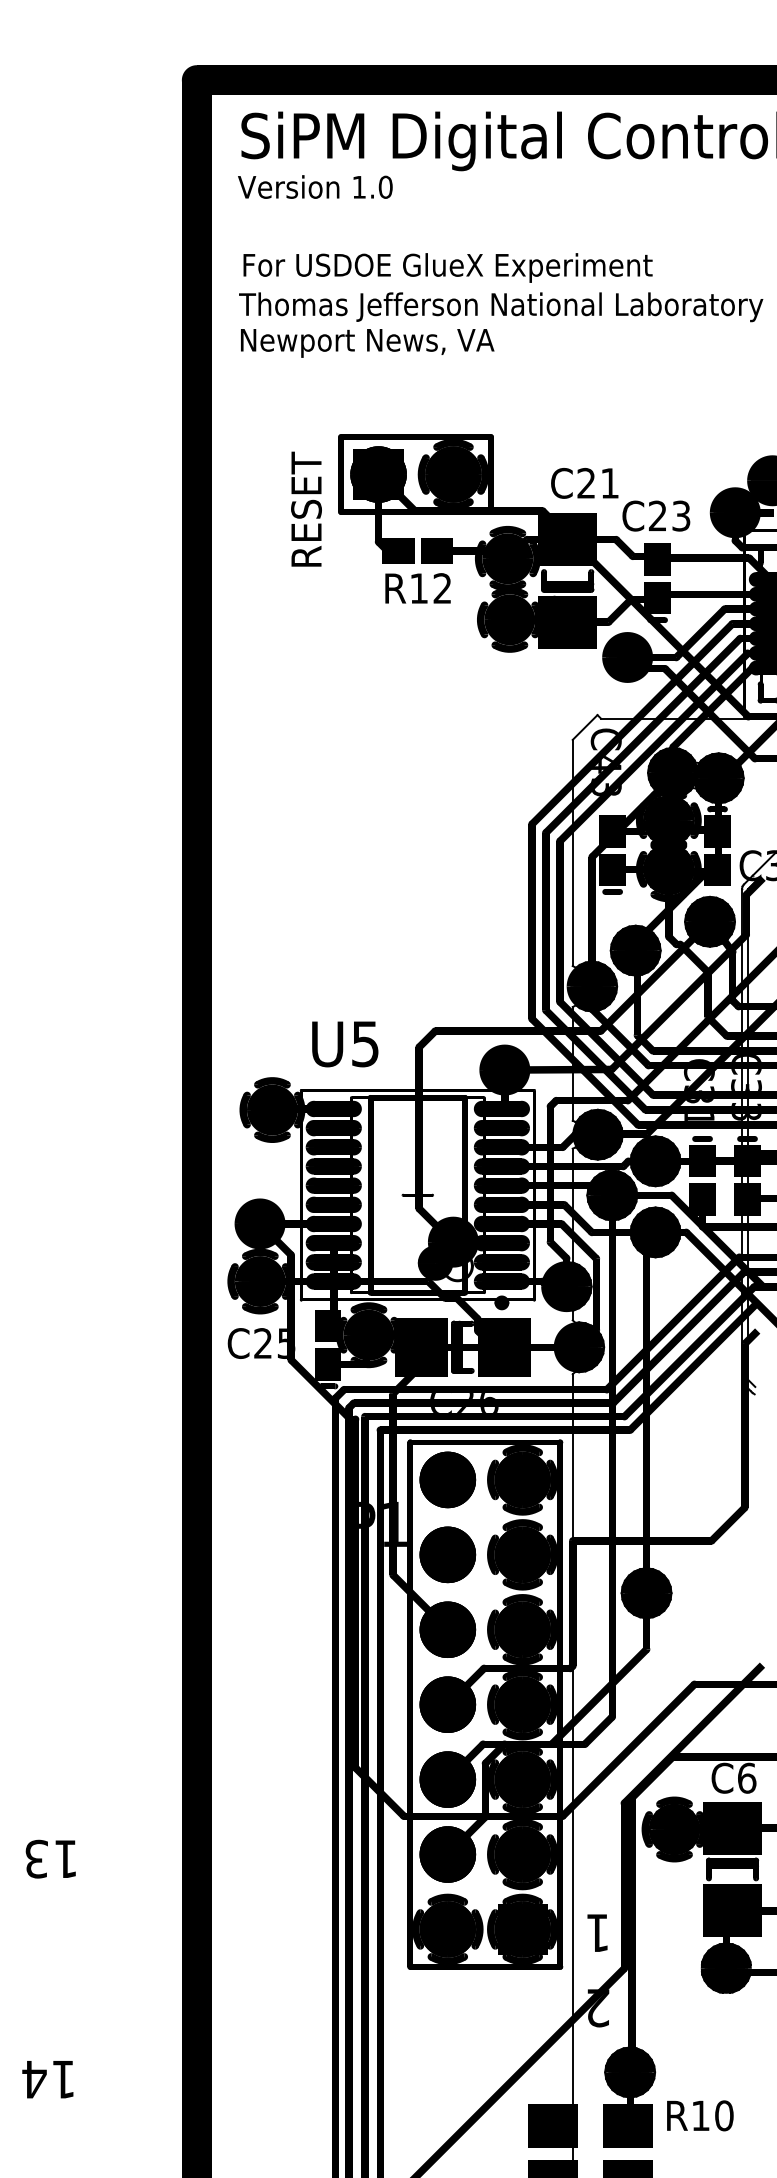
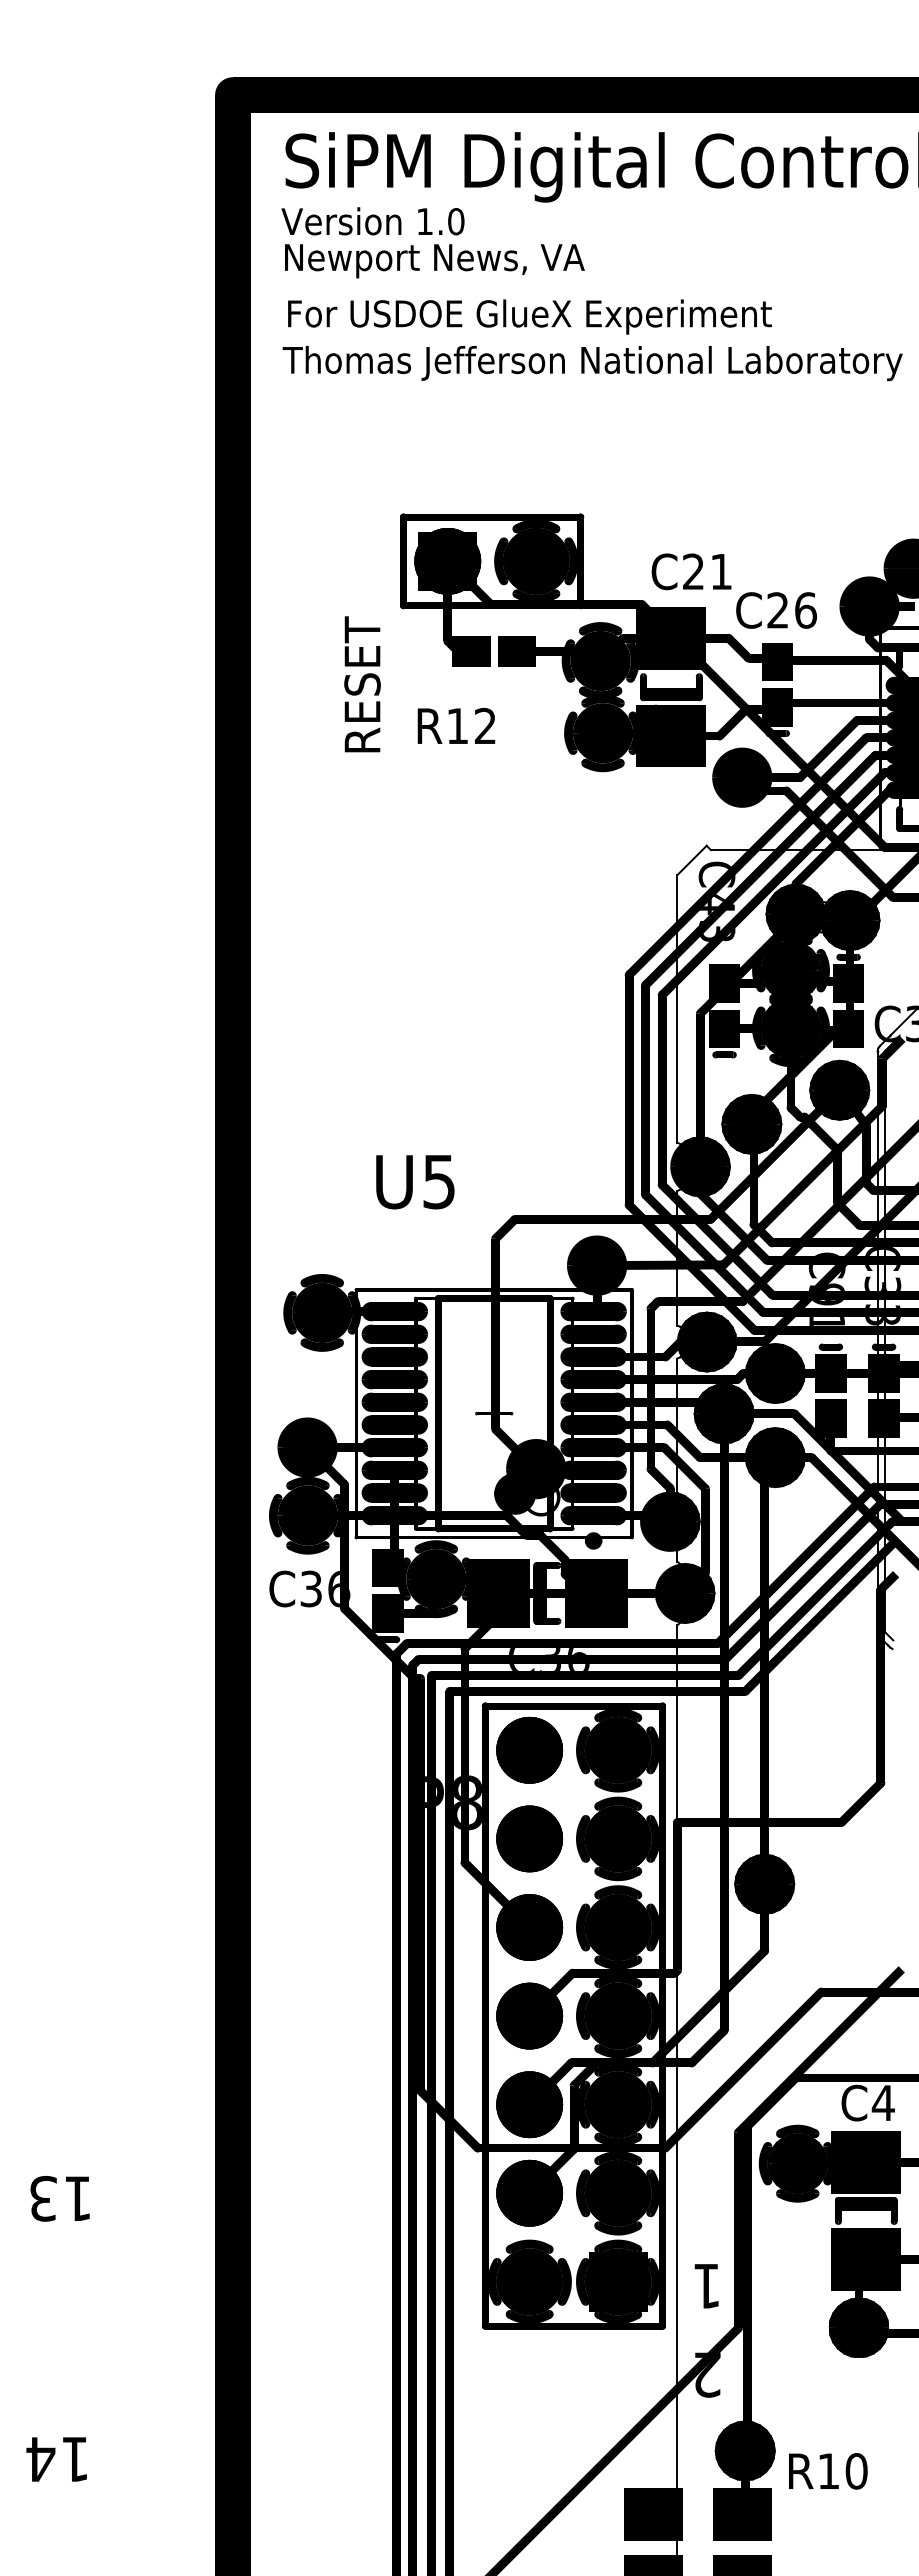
text: (367, 343) -> (434, 261), moved
text: (306, 509) -> (362, 684), moved
text: (681, 516) -> (806, 610), C23 -> C26
text: (418, 587) -> (456, 725), moved
text: (345, 1044) -> (415, 1182), moved
text: (699, 1094) -> (827, 1294), C31 -> C91
text: (275, 1343) -> (325, 1588), C25 -> C36
text: (465, 1403) -> (550, 1659), C26 -> C36
text: (395, 1524) -> (467, 1802), P1 -> P8
text: (746, 1777) -> (882, 2102), C6 -> C4
text: (700, 2115) -> (828, 2471), moved

